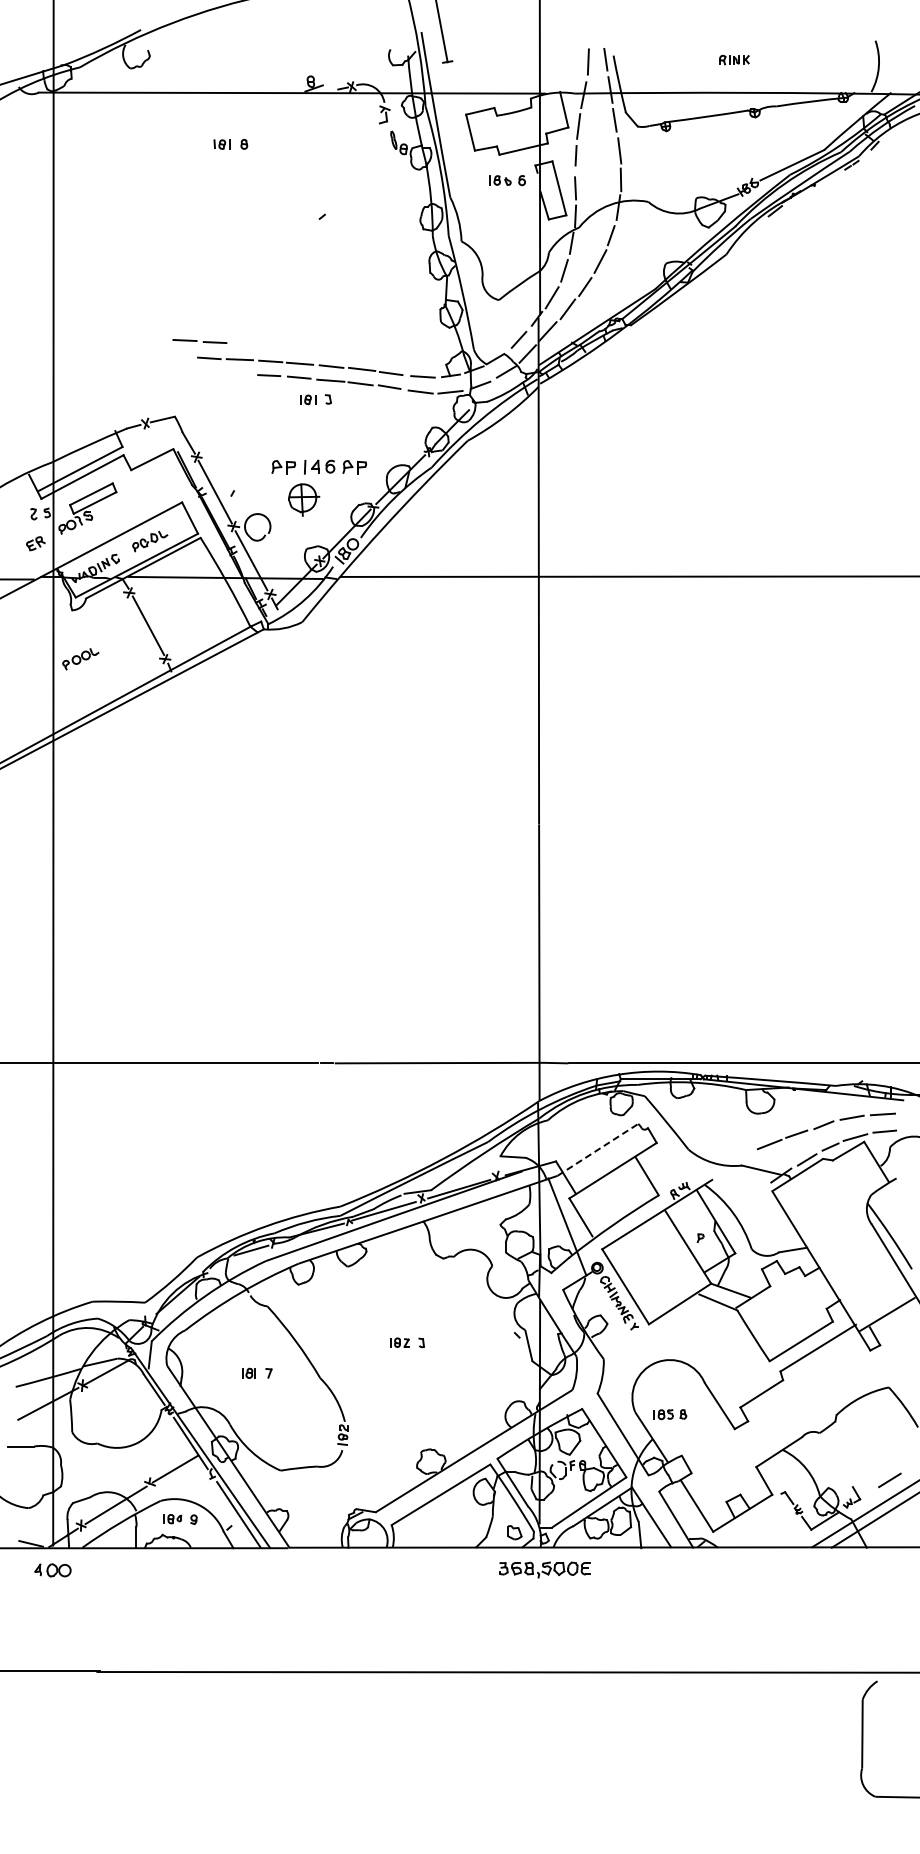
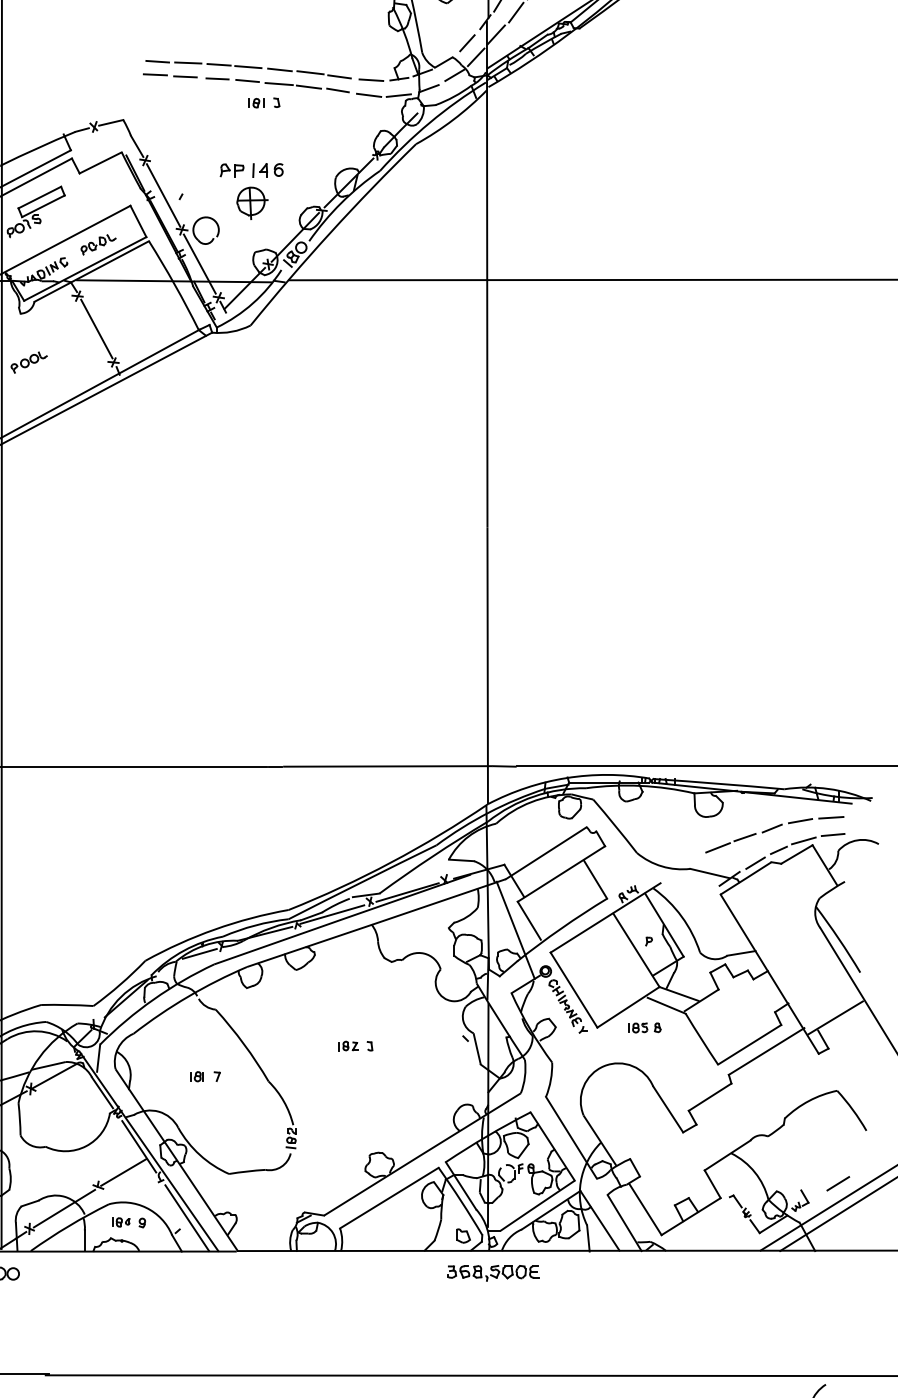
part: (199, 341) -> (169, 75), moved
part: (354, 467) -> (302, 170), removed
line: (597, 1149) -> (545, 852), dashed -> solid
part: (670, 1414) -> (644, 1027), moved

